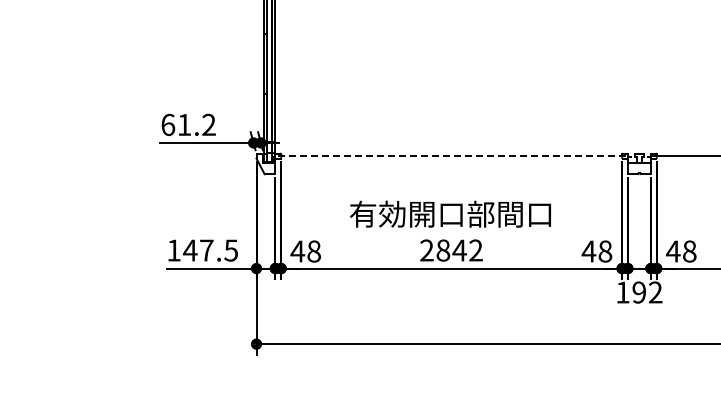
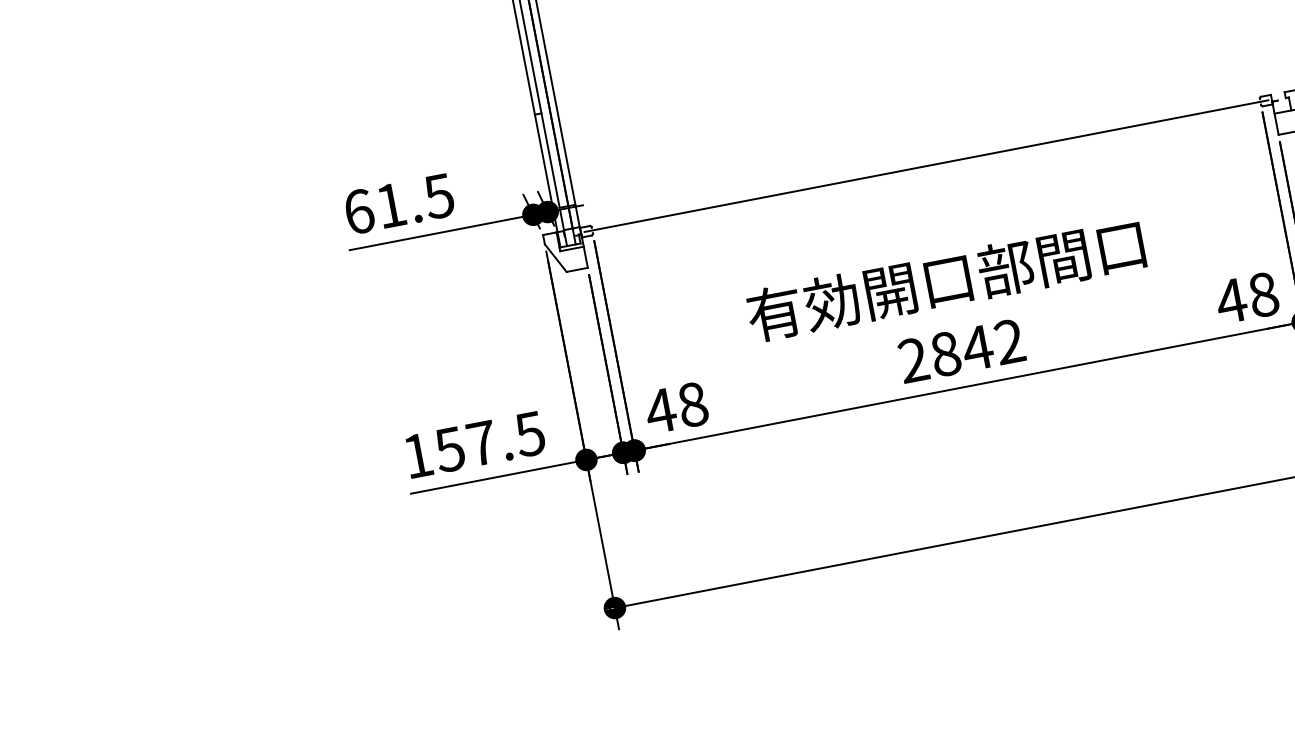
text: (208, 124) -> (437, 195), 61.2 -> 61.5
line: (451, 156) -> (926, 166), dashed -> solid
text: (190, 250) -> (450, 449), 147.5 -> 157.5

